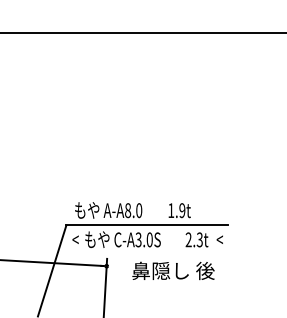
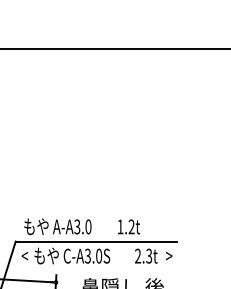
text: (128, 210) -> (77, 226), A-A8.0 -> A-A3.0
text: (182, 211) -> (131, 227), 1.9t -> 1.2t
text: (219, 239) -> (168, 255), < -> >

